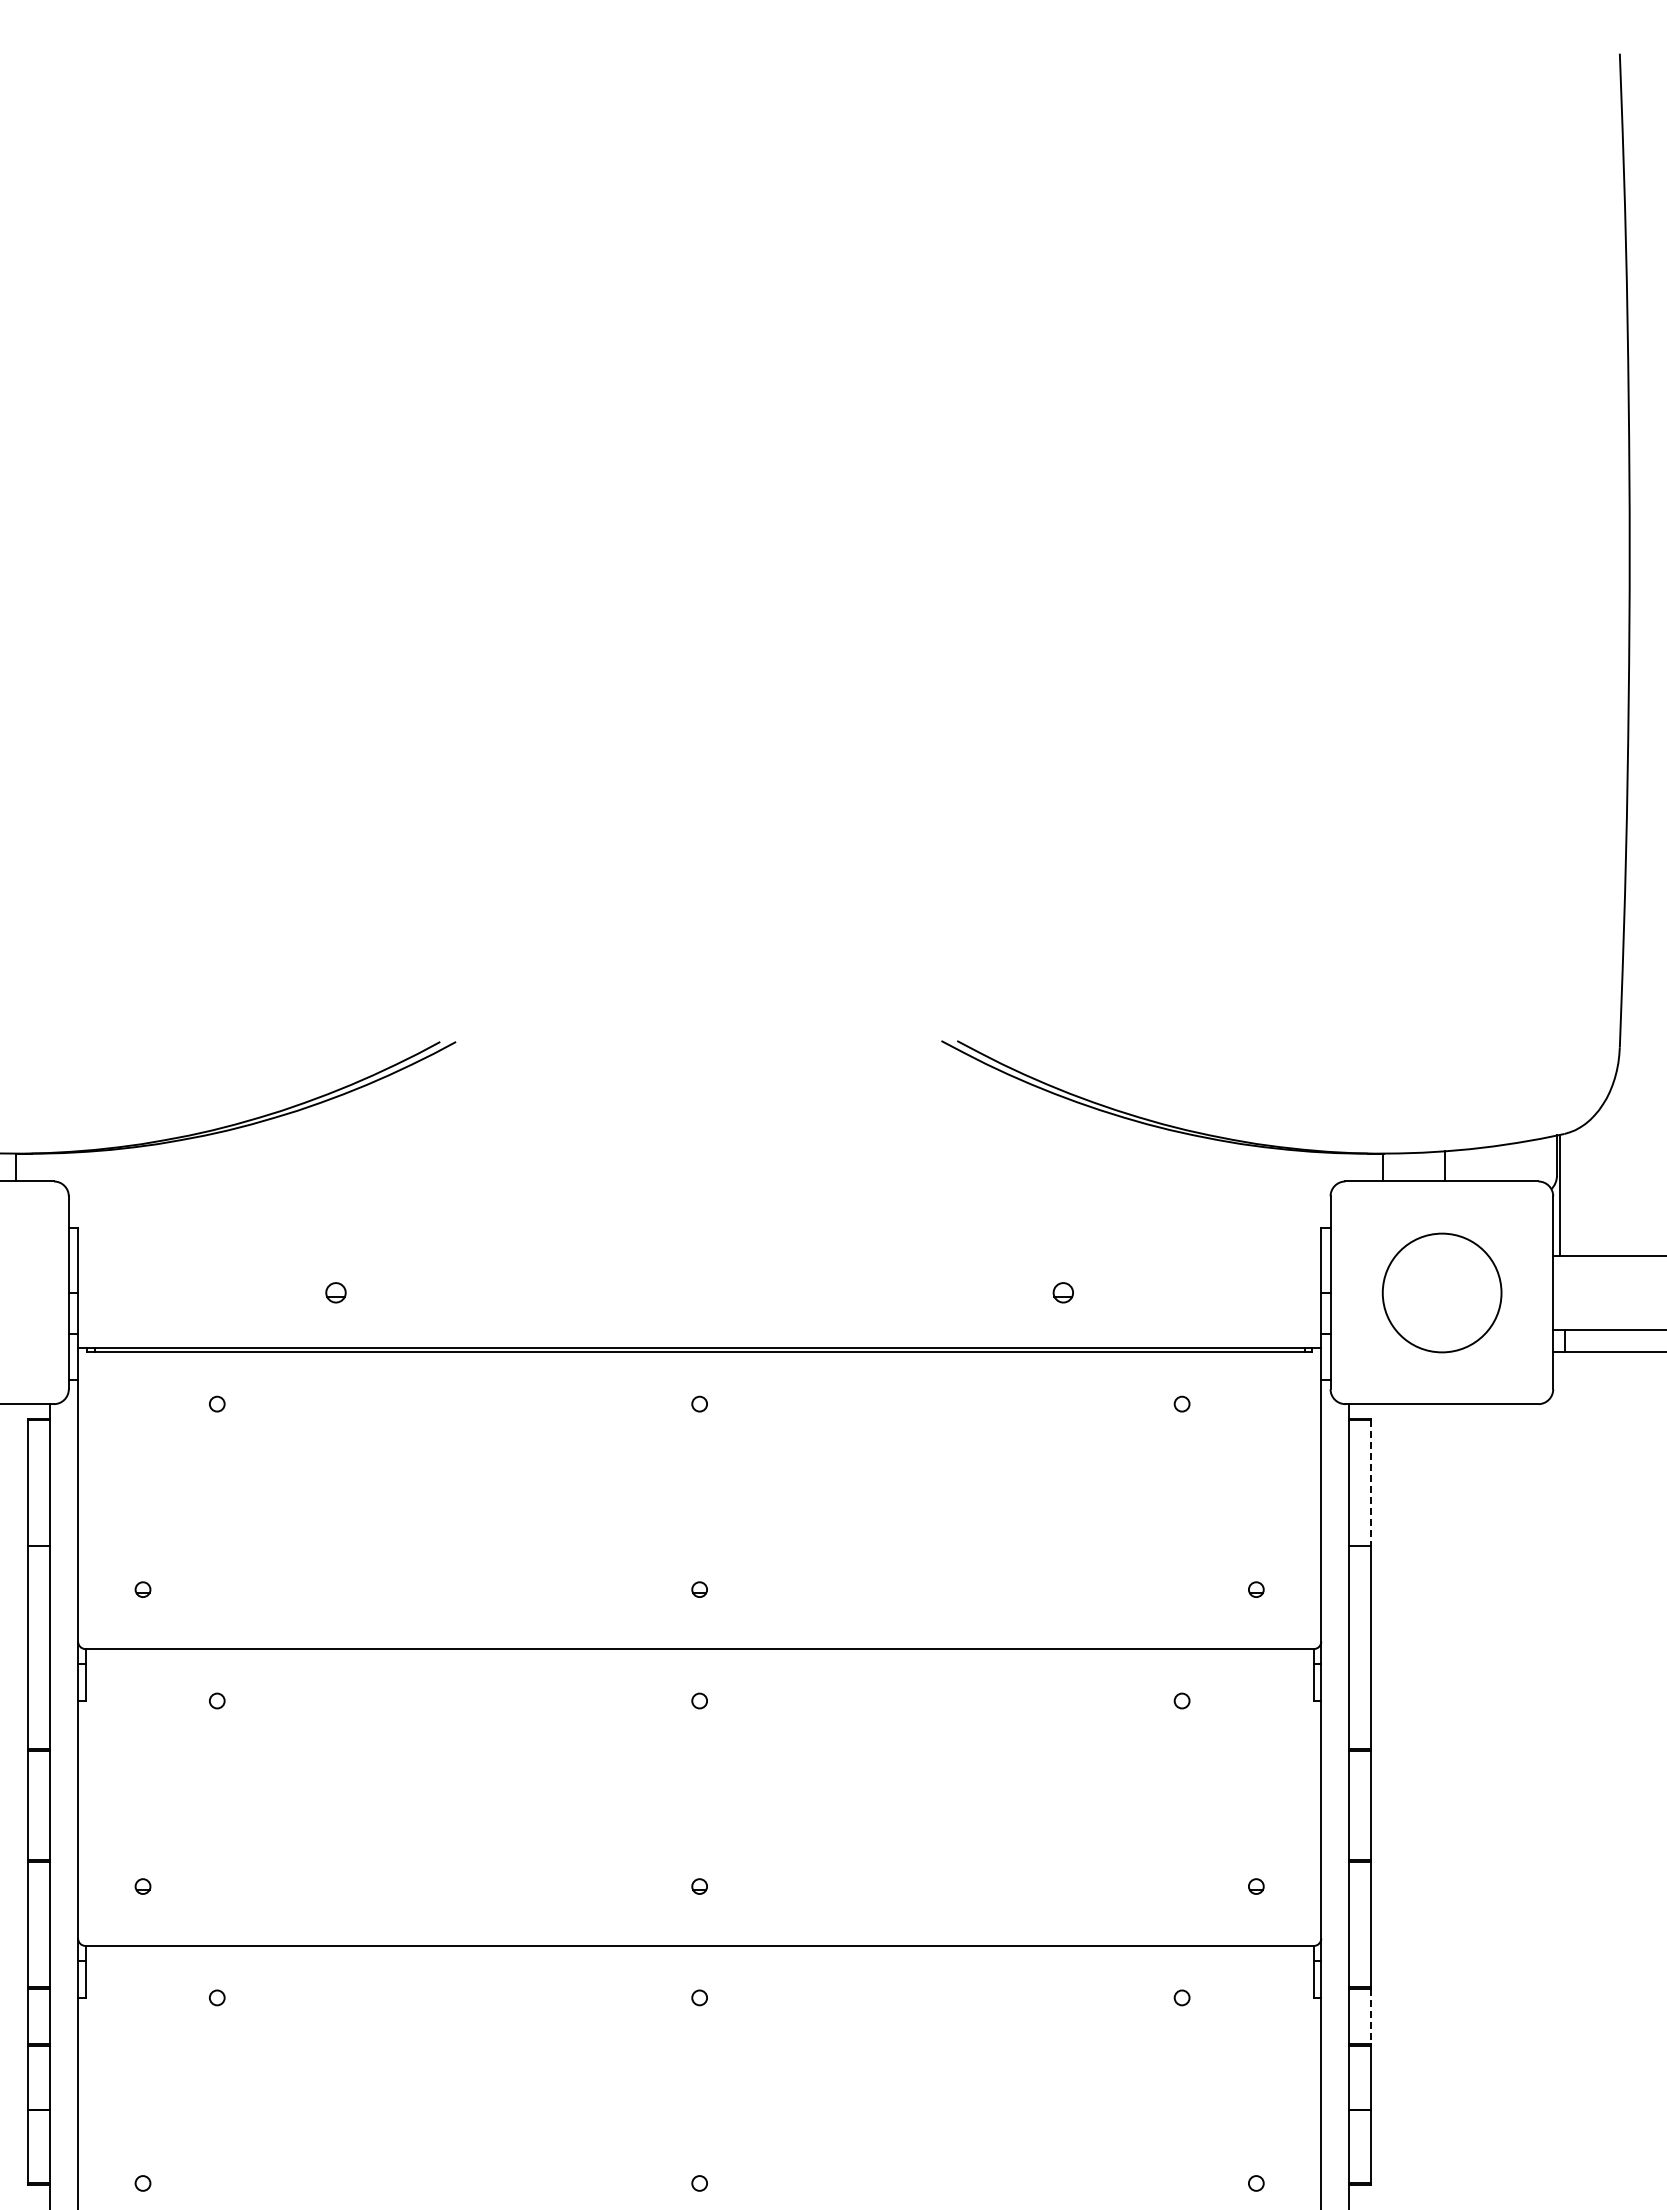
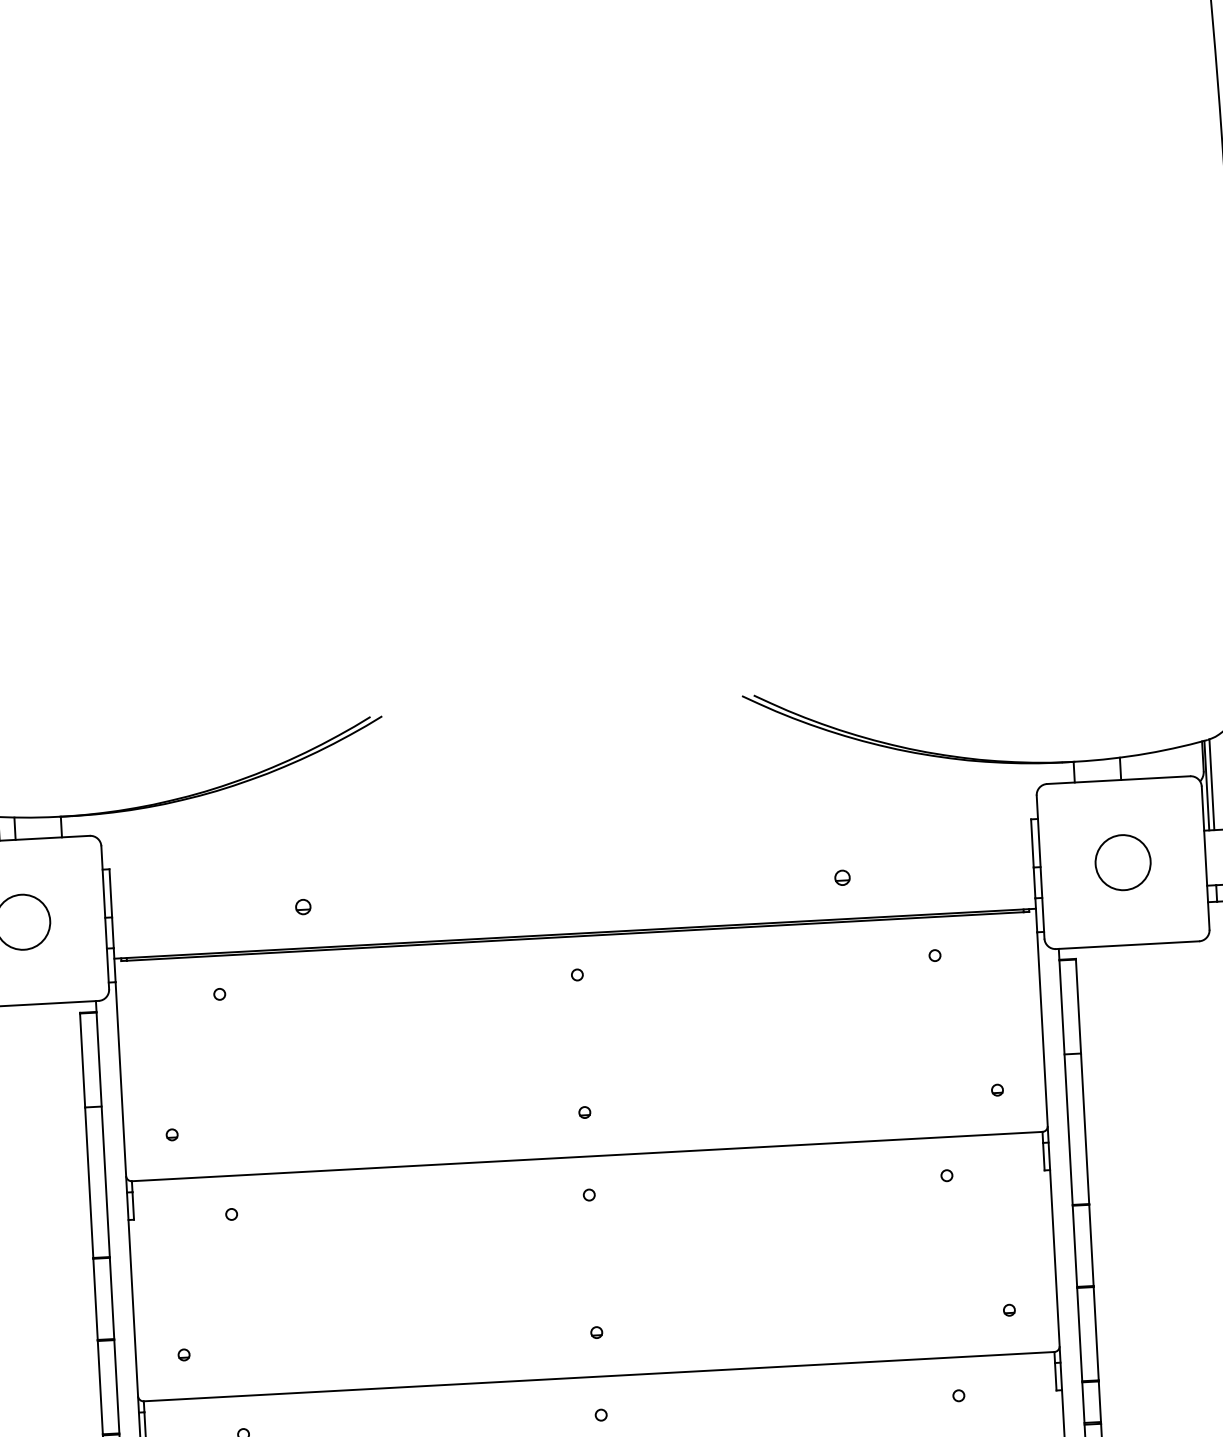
line: (1566, 1194) -> (1211, 784), added
circle: (1441, 1292) -> (1122, 862), size x0.62
line: (1371, 1483) -> (1078, 1006), dashed -> solid
line: (1371, 2016) -> (1099, 1401), dashed -> solid

